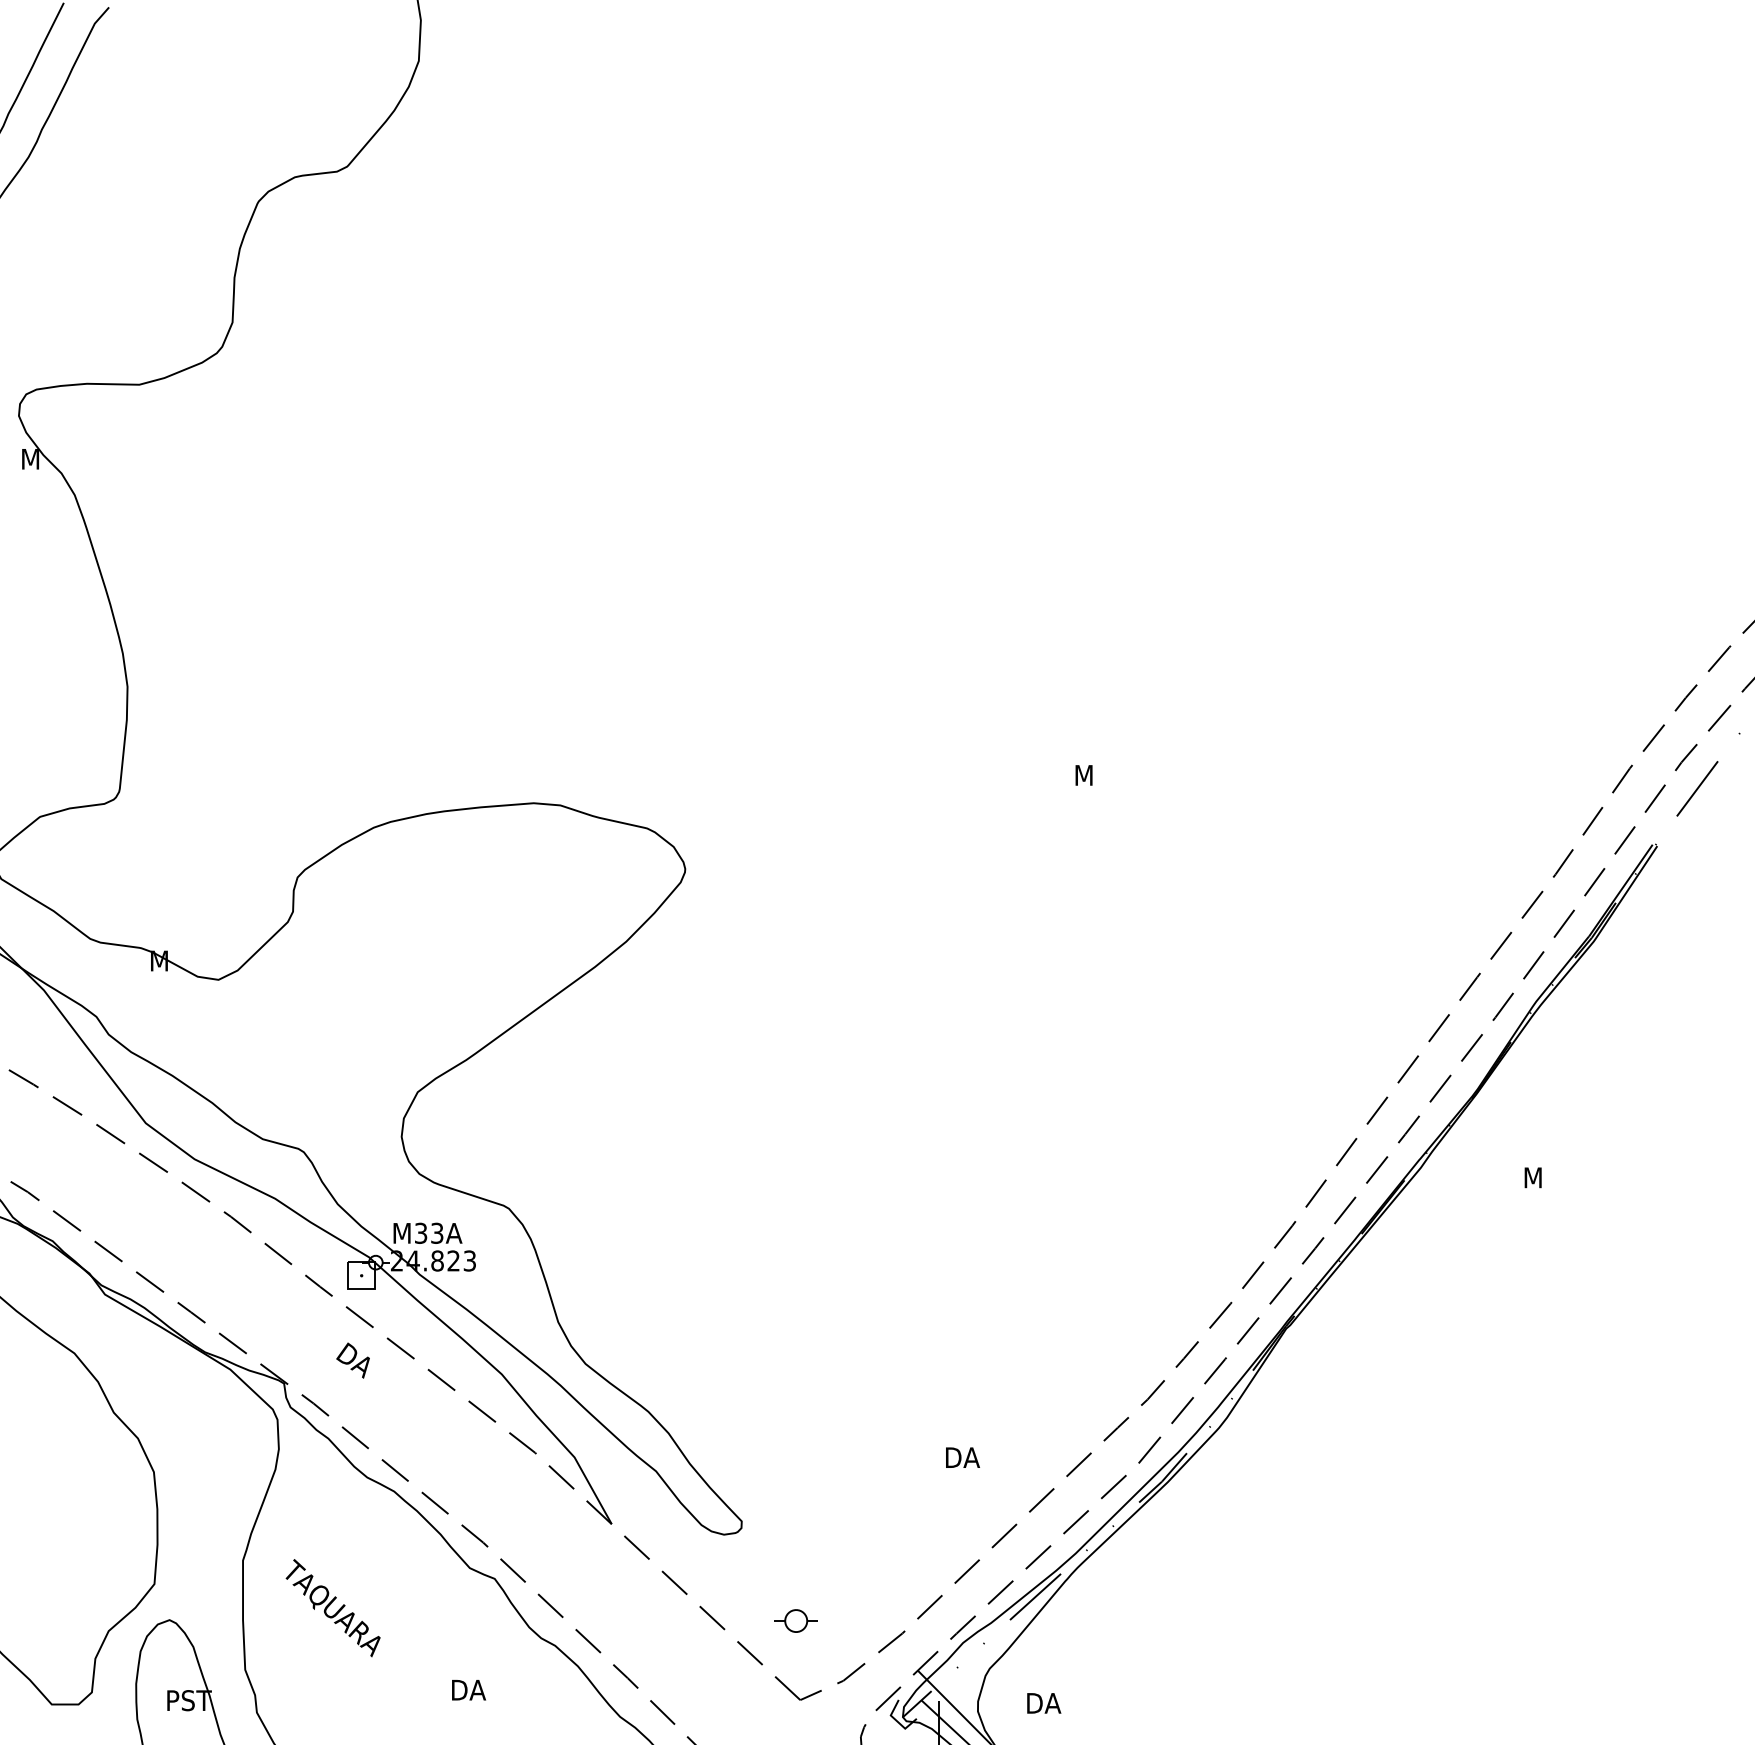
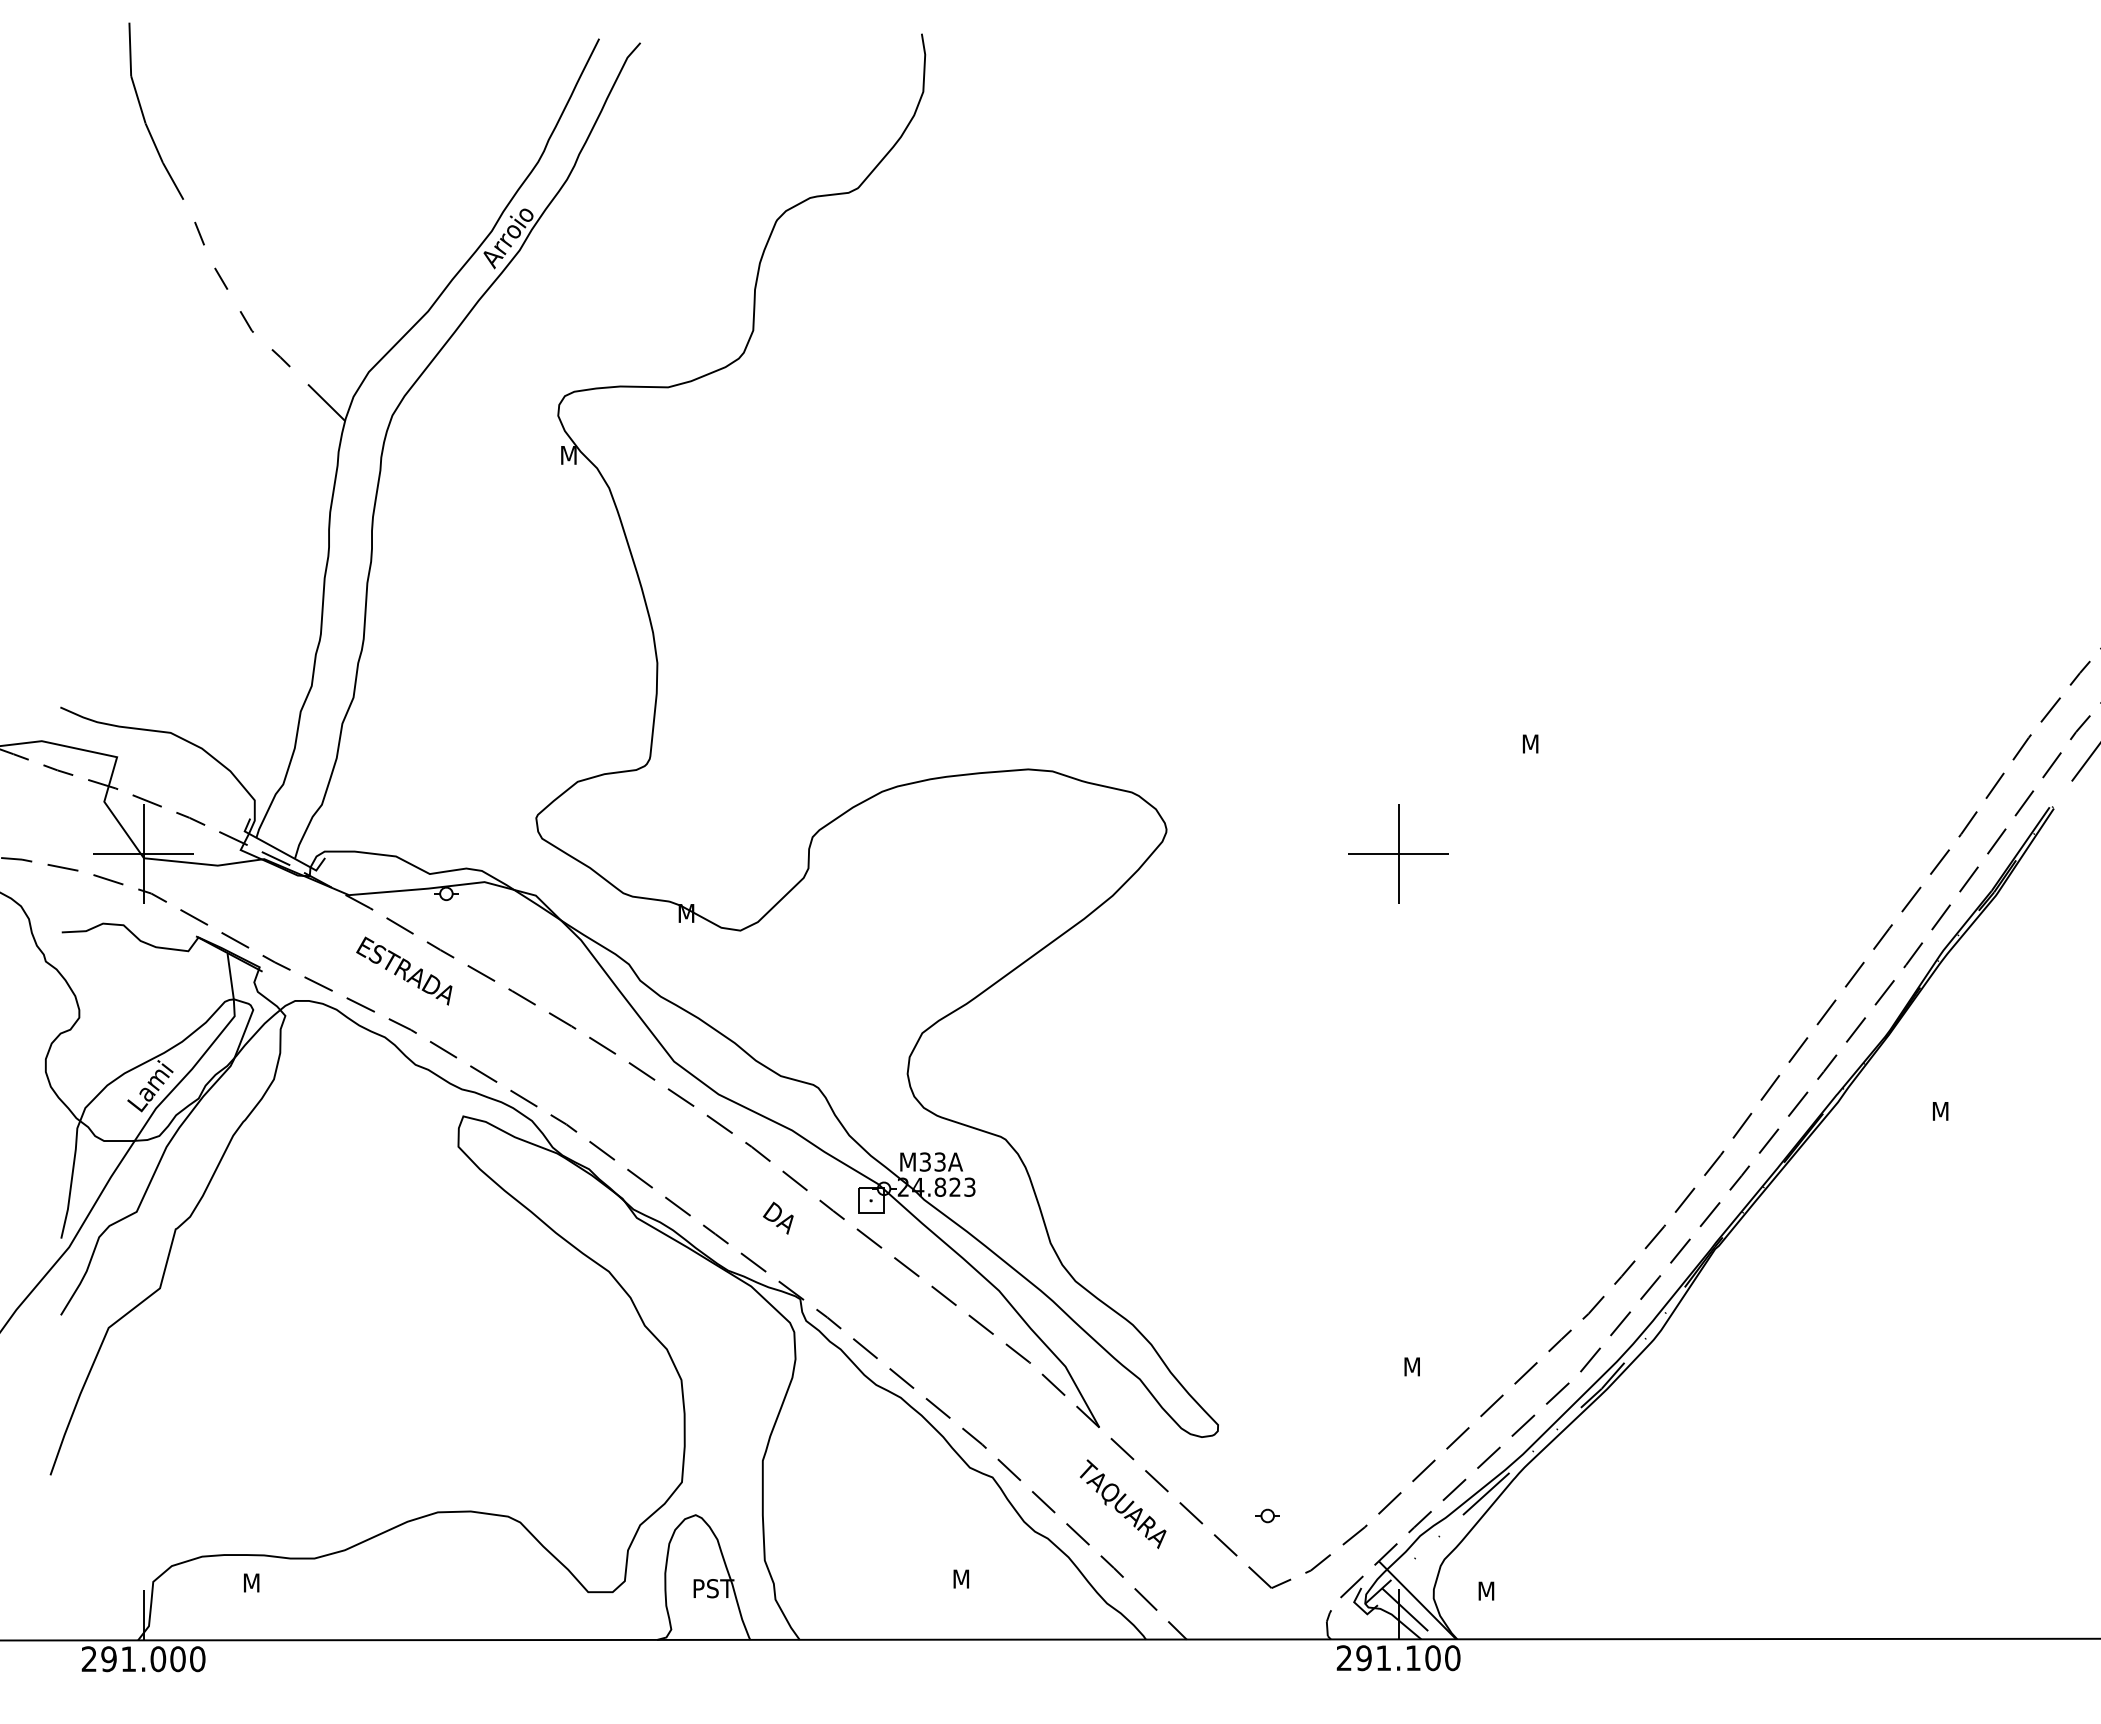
part: (939, 895) -> (1398, 853), added
text: (353, 1359) -> (778, 1217), moved
text: (963, 1457) -> (1420, 1366), DA -> M
text: (333, 1608) -> (1123, 1504), moved
part: (795, 1620) -> (1267, 1515), size x0.62
text: (469, 1689) -> (969, 1578), DA -> M
text: (1045, 1702) -> (1495, 1590), DA -> M

